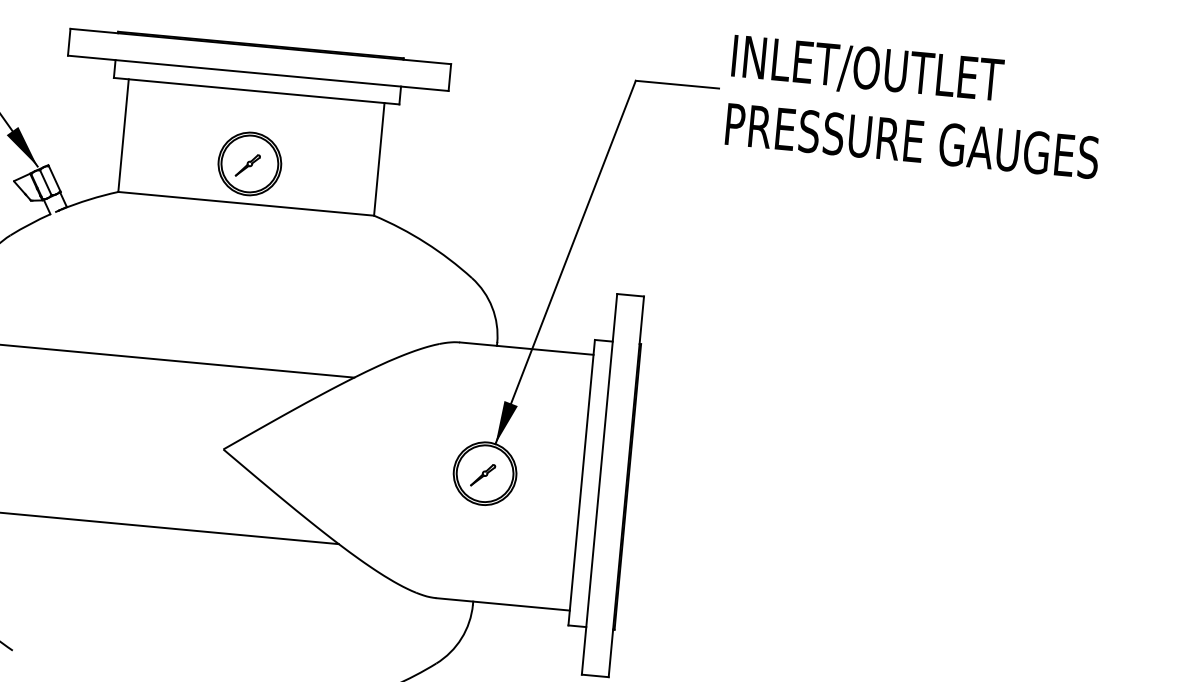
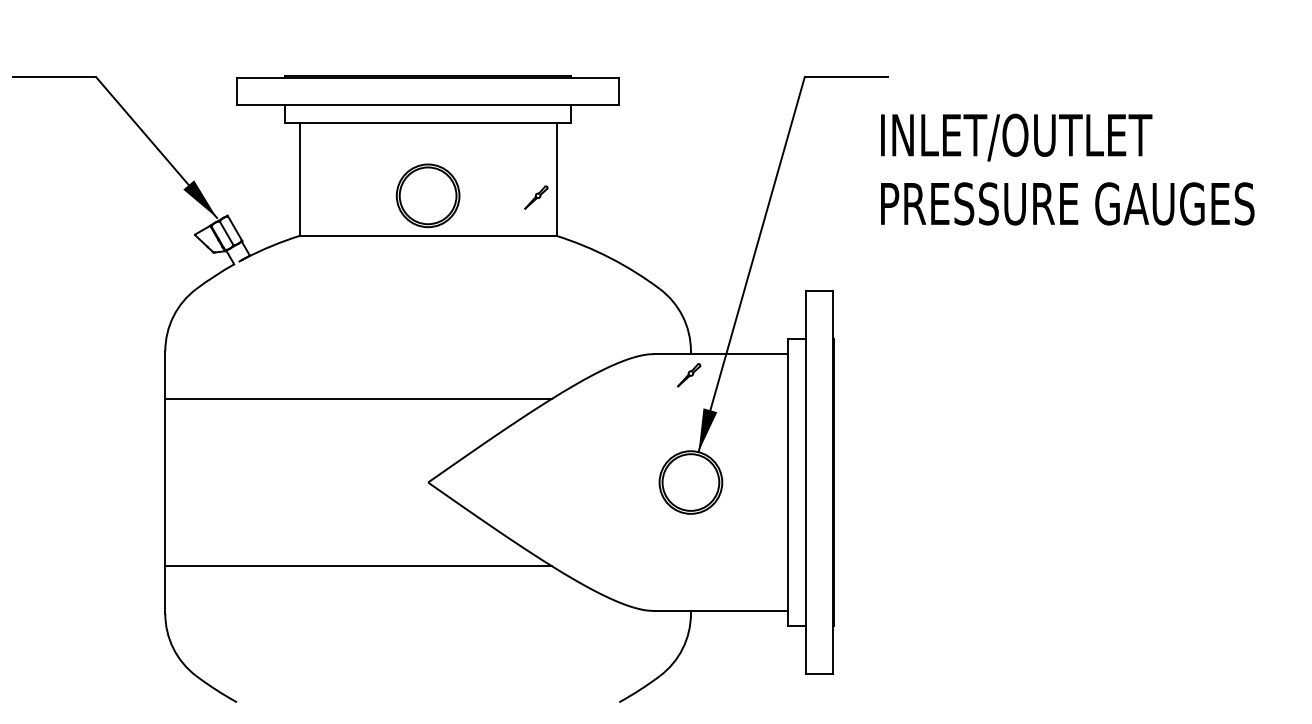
text: (915, 106) -> (1067, 169), moved
part: (248, 165) -> (536, 197), moved
part: (483, 475) -> (689, 375), moved

